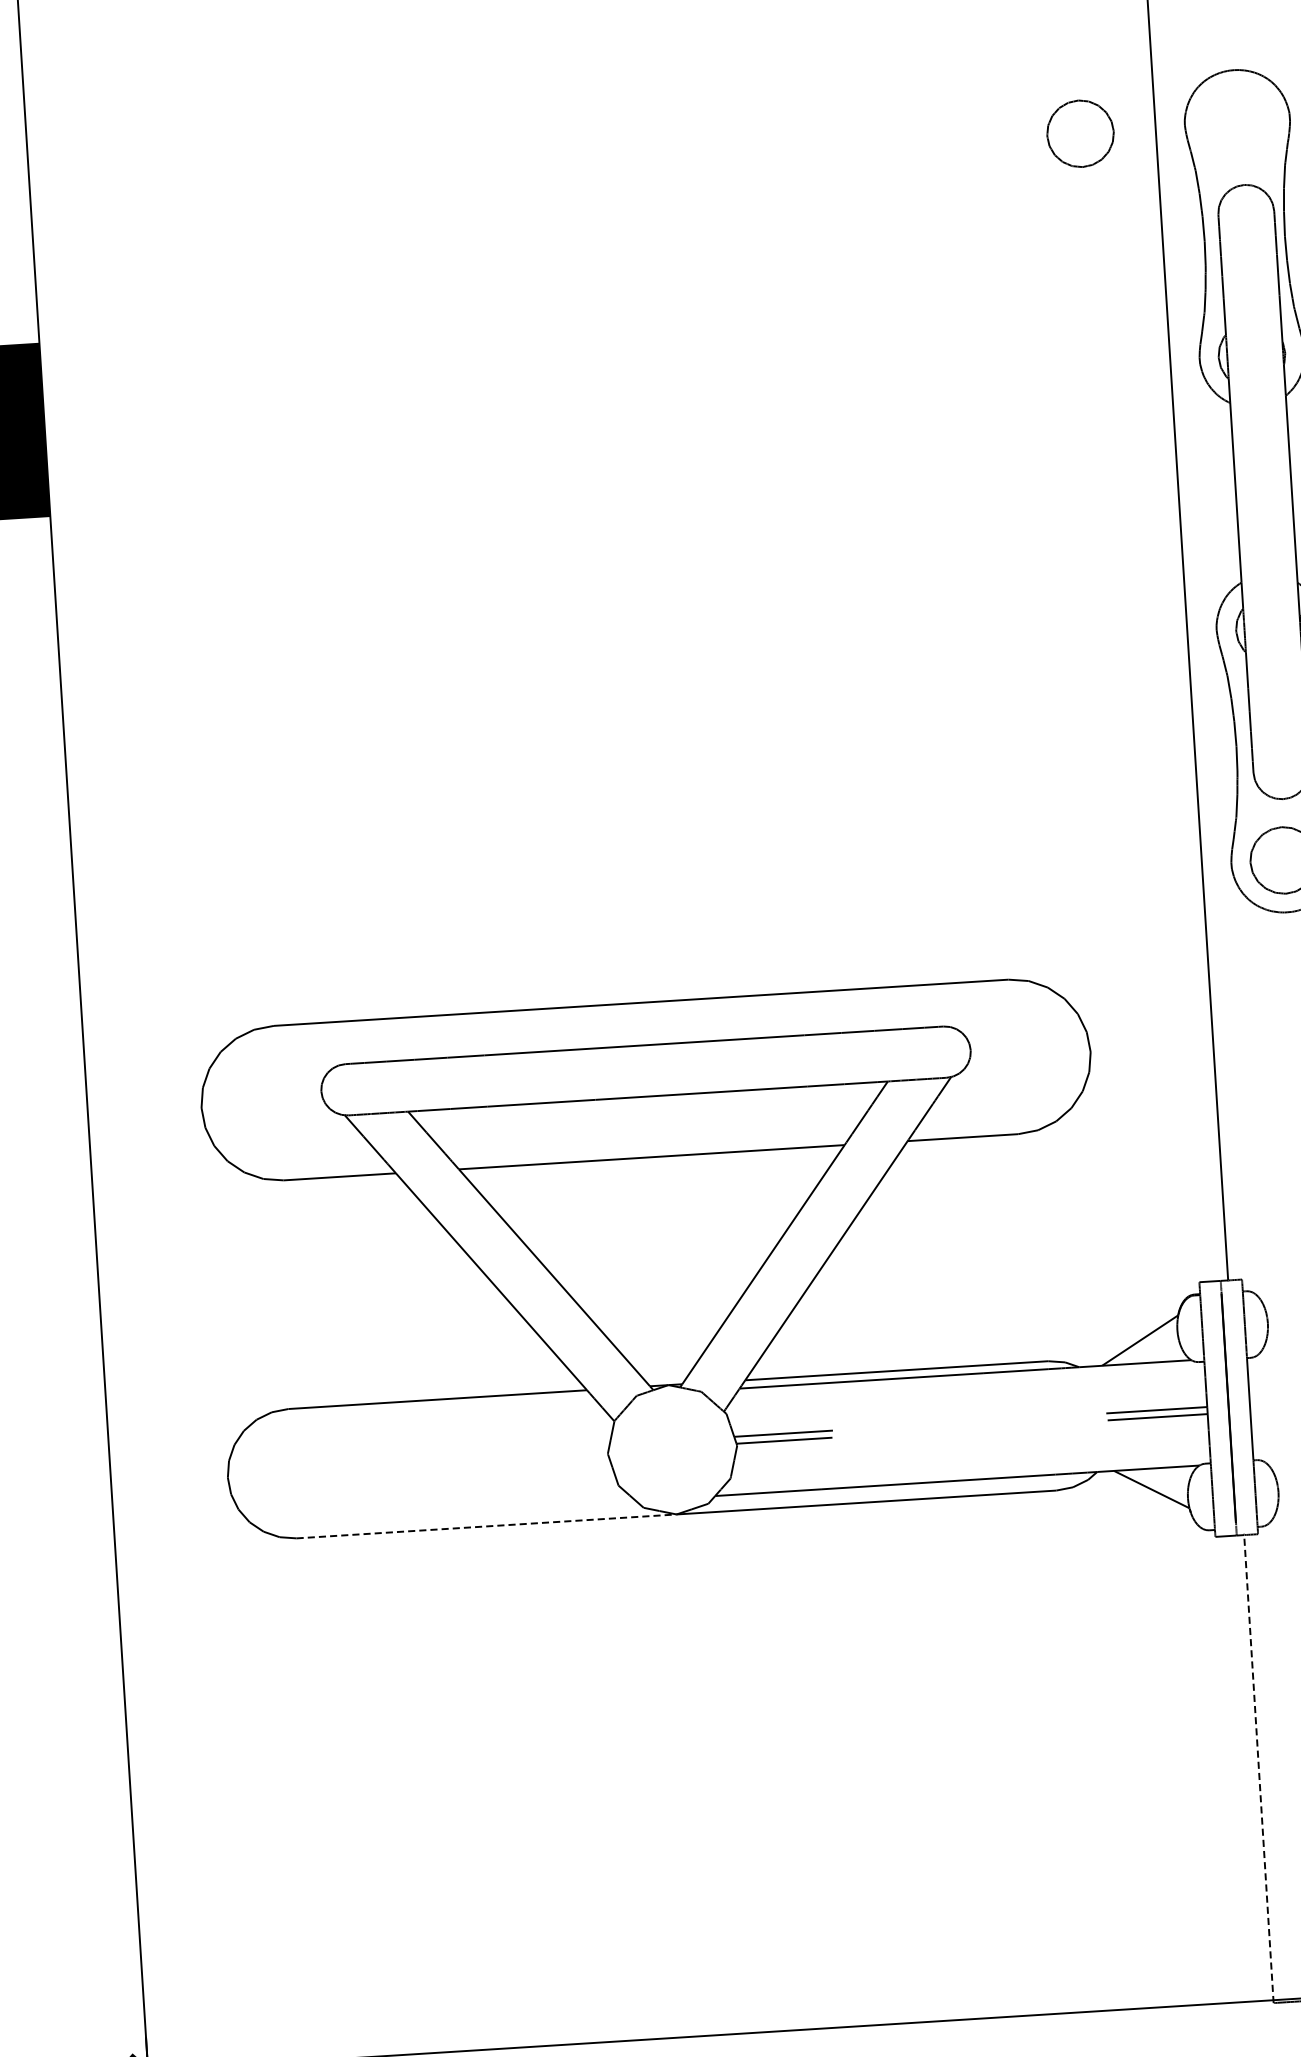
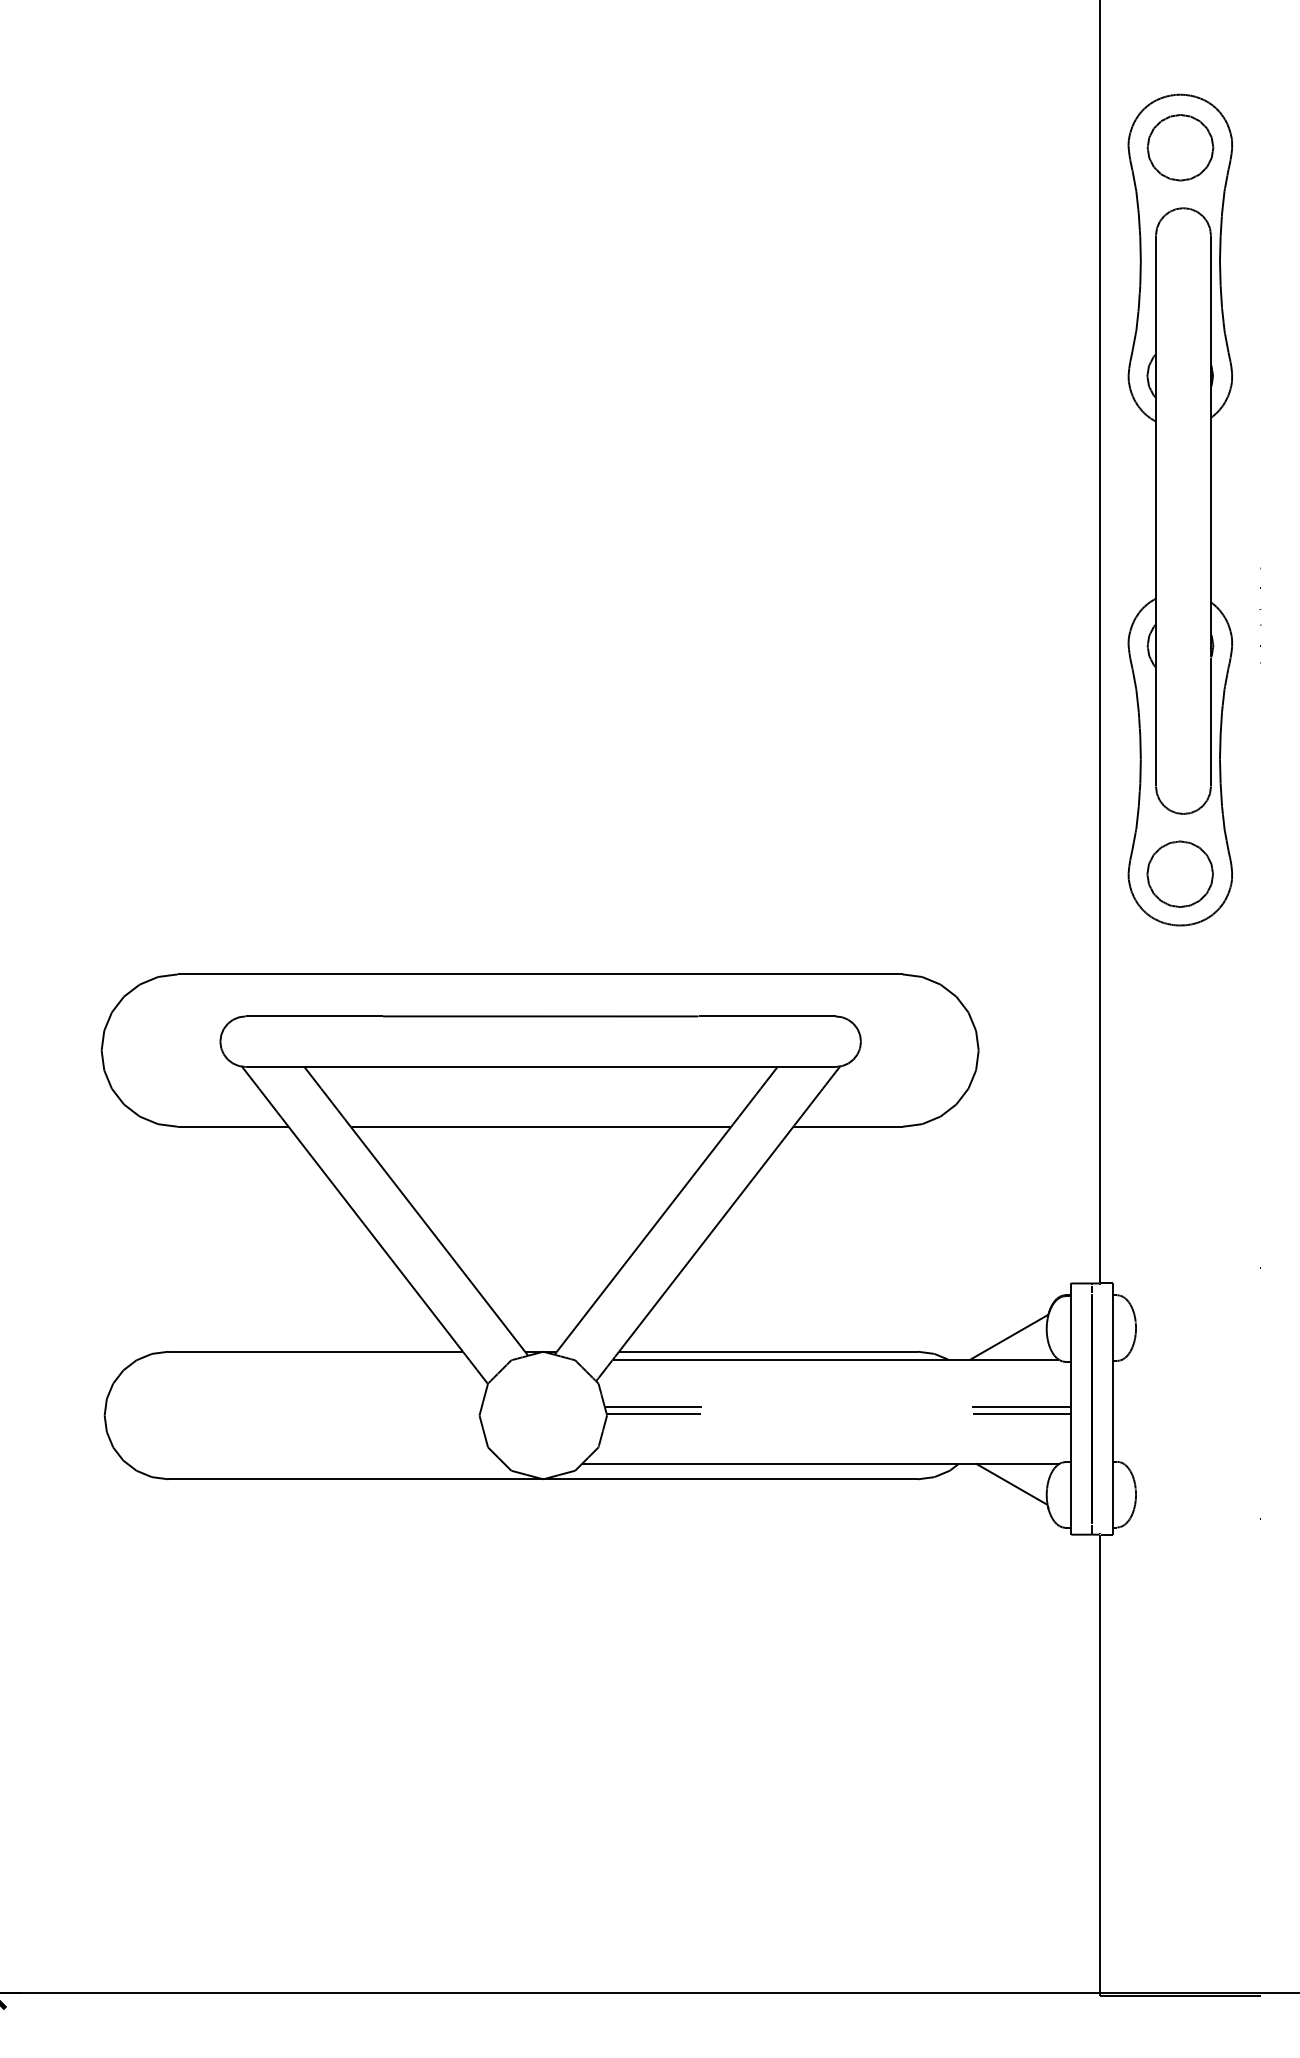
part: (1080, 133) -> (1180, 147), moved
line: (487, 1526) -> (356, 1479), dashed -> solid
line: (1258, 1769) -> (1099, 1765), dashed -> solid

